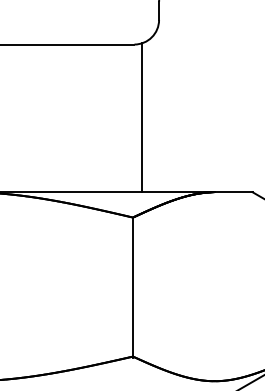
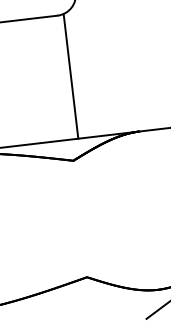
line: (133, 287) -> (80, 219), removed

